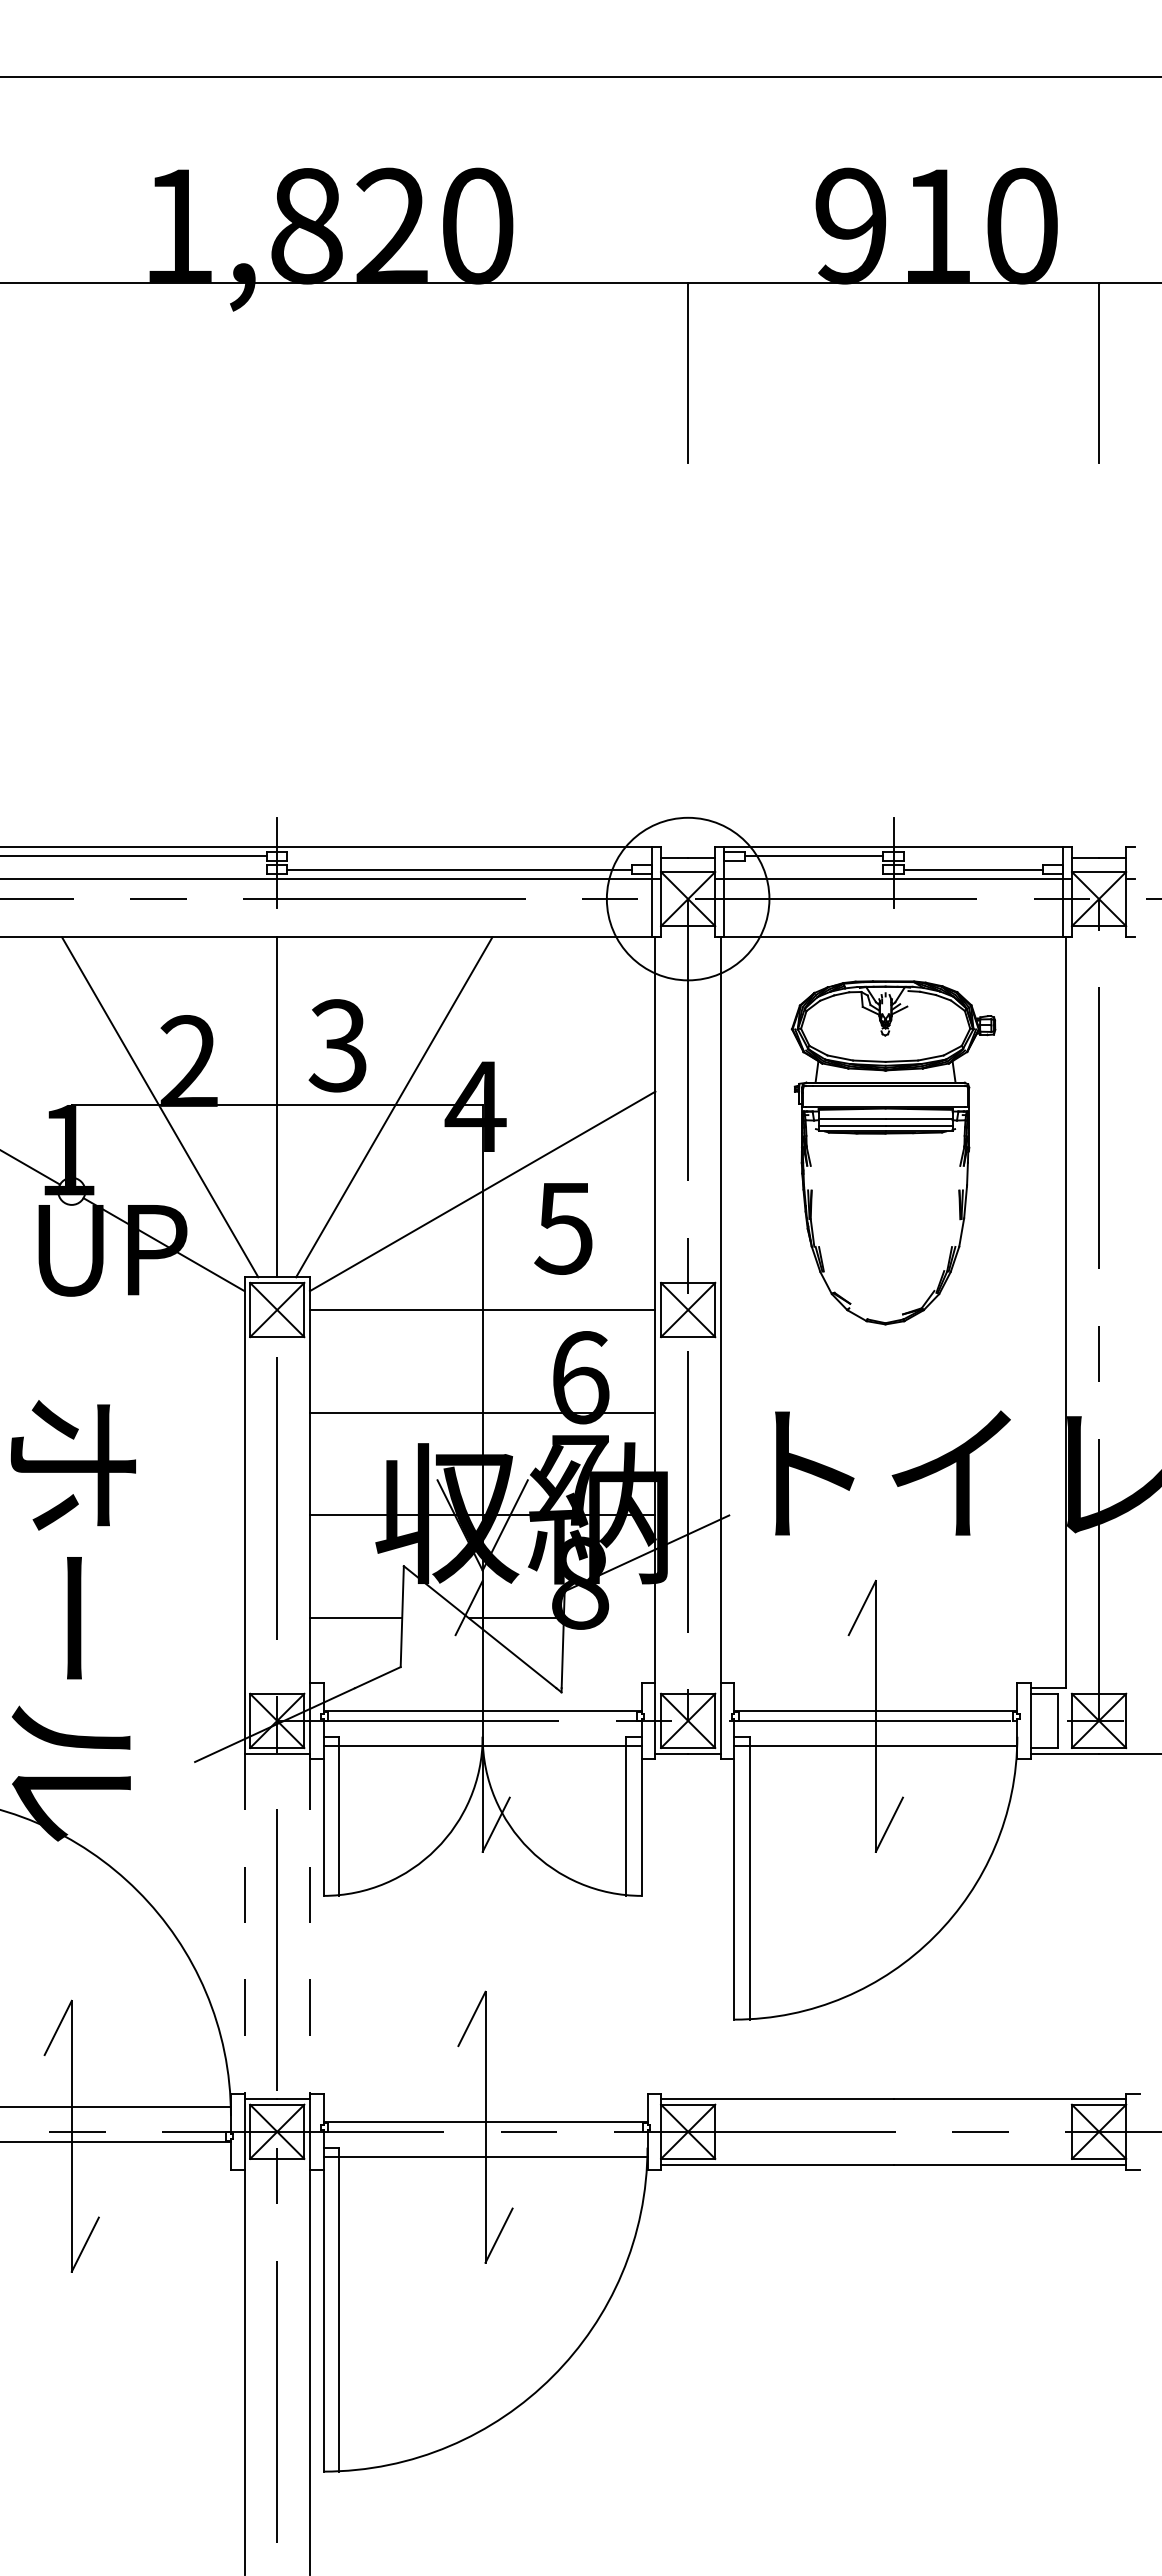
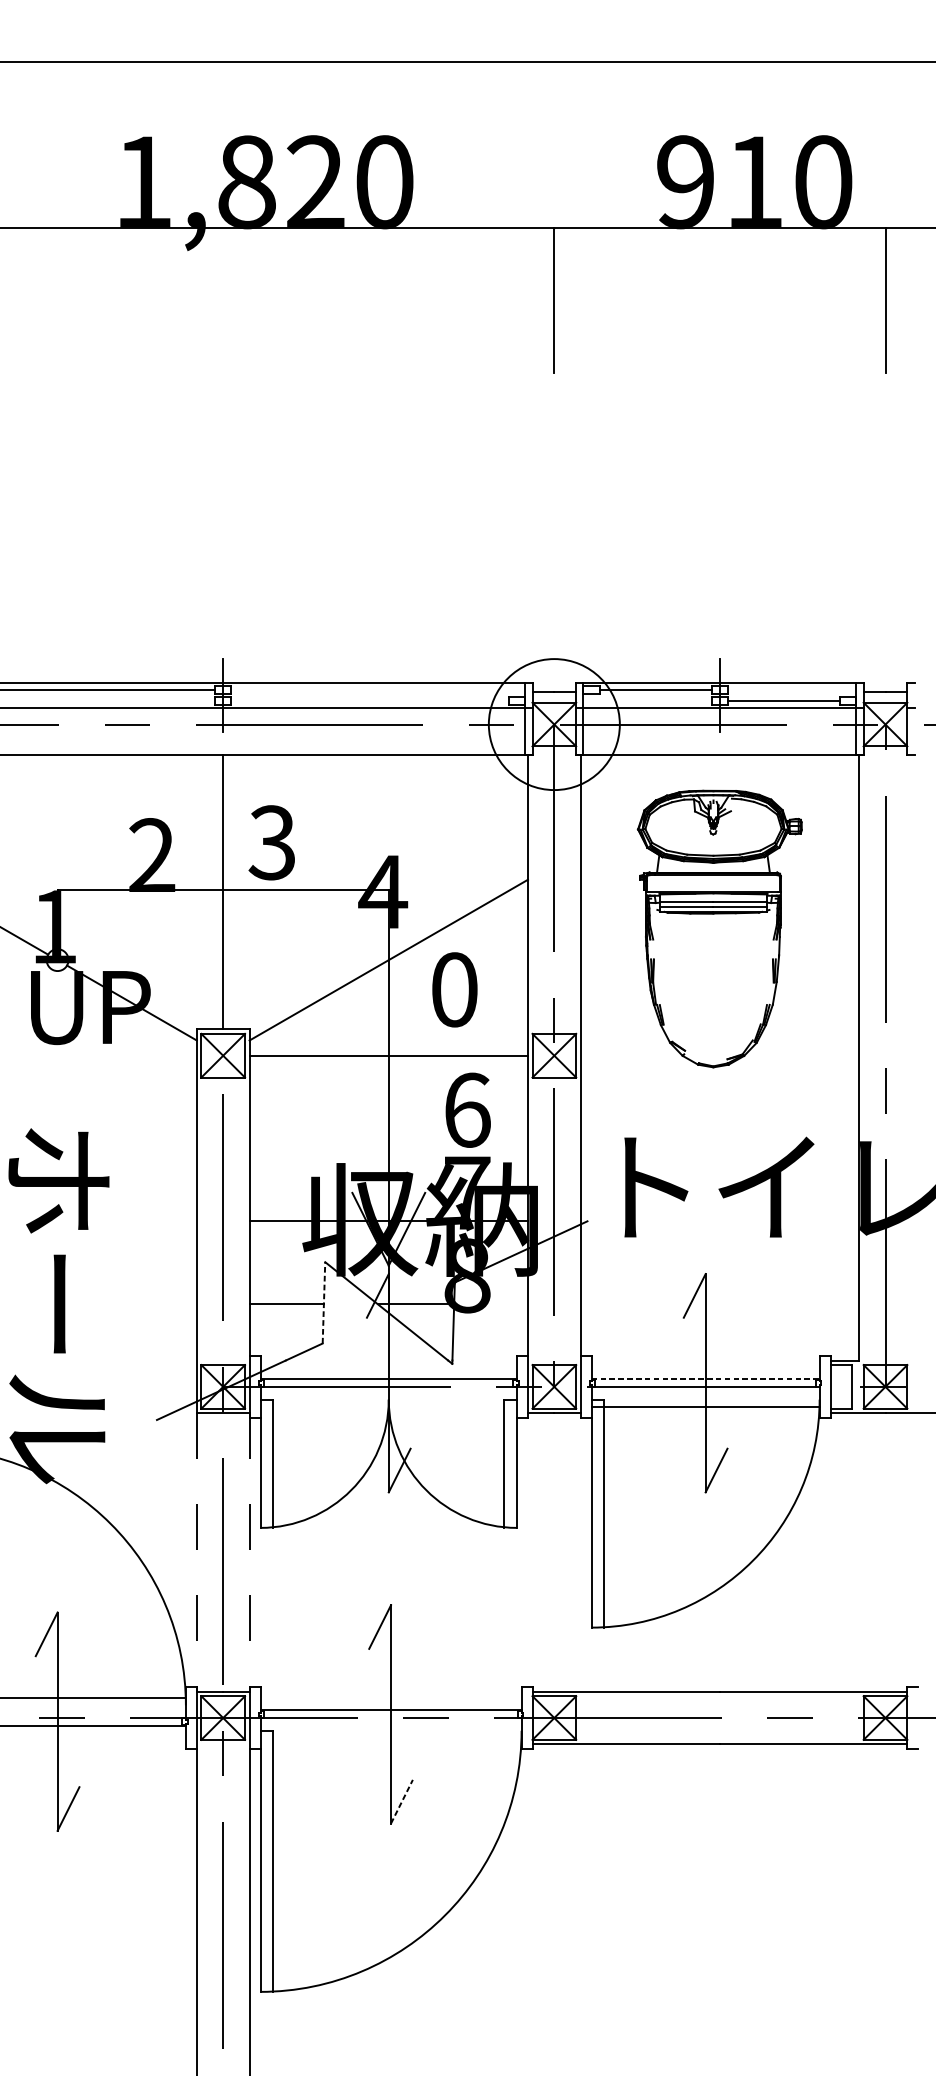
line: (459, 869) -> (370, 700), removed
line: (160, 1107) -> (129, 892), removed
line: (394, 1107) -> (317, 892), removed
text: (563, 1227) -> (453, 989), 5 -> 0
line: (482, 1412) -> (388, 1138), removed
line: (402, 1616) -> (324, 1302), solid -> dashed
line: (876, 1710) -> (706, 1378), solid -> dashed
line: (482, 1745) -> (388, 1406), removed
line: (485, 2156) -> (391, 1737), removed
line: (499, 2235) -> (402, 1801), solid -> dashed

